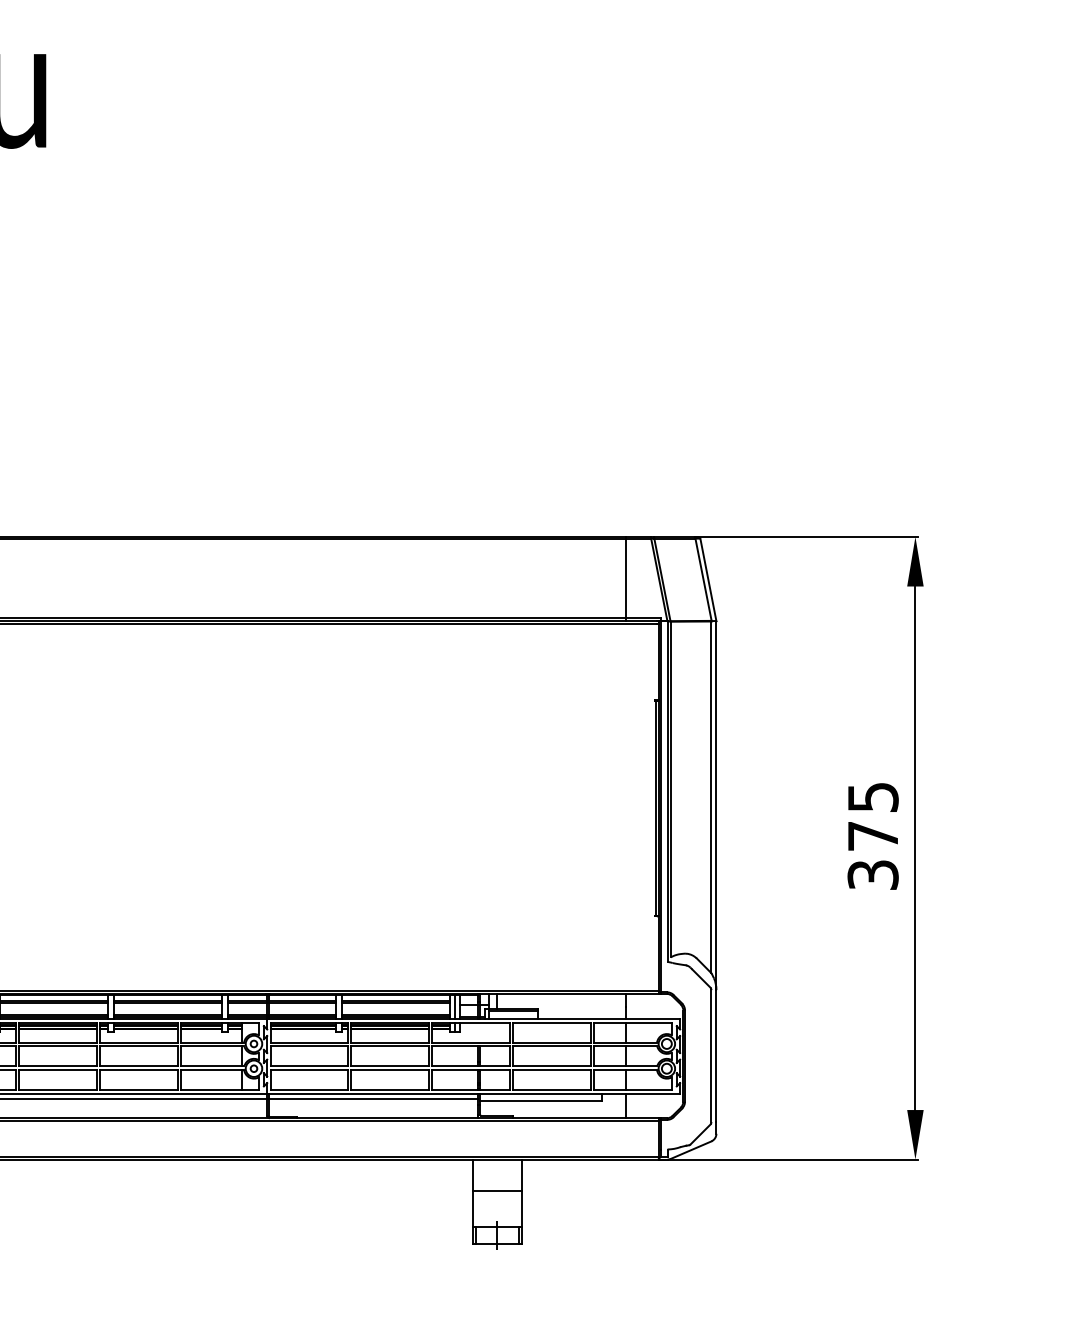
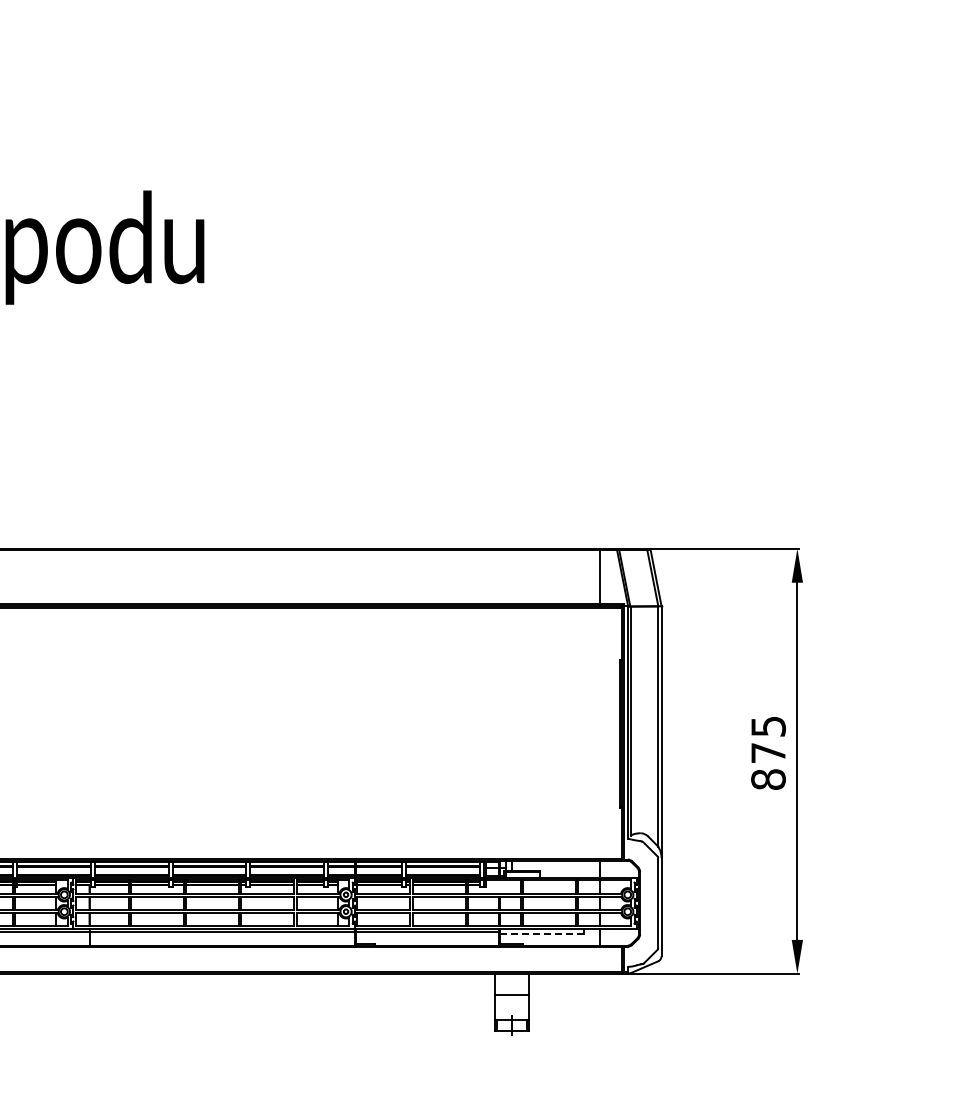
text: (873, 874) -> (768, 779), 375 -> 875
line: (541, 1100) -> (542, 933), solid -> dashed

